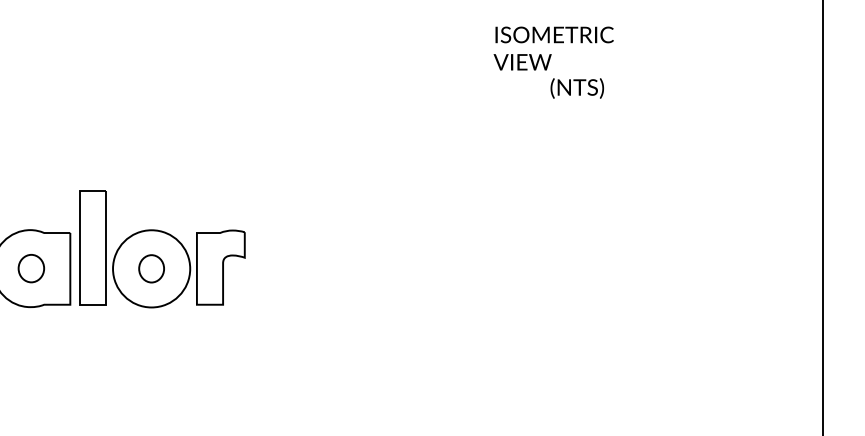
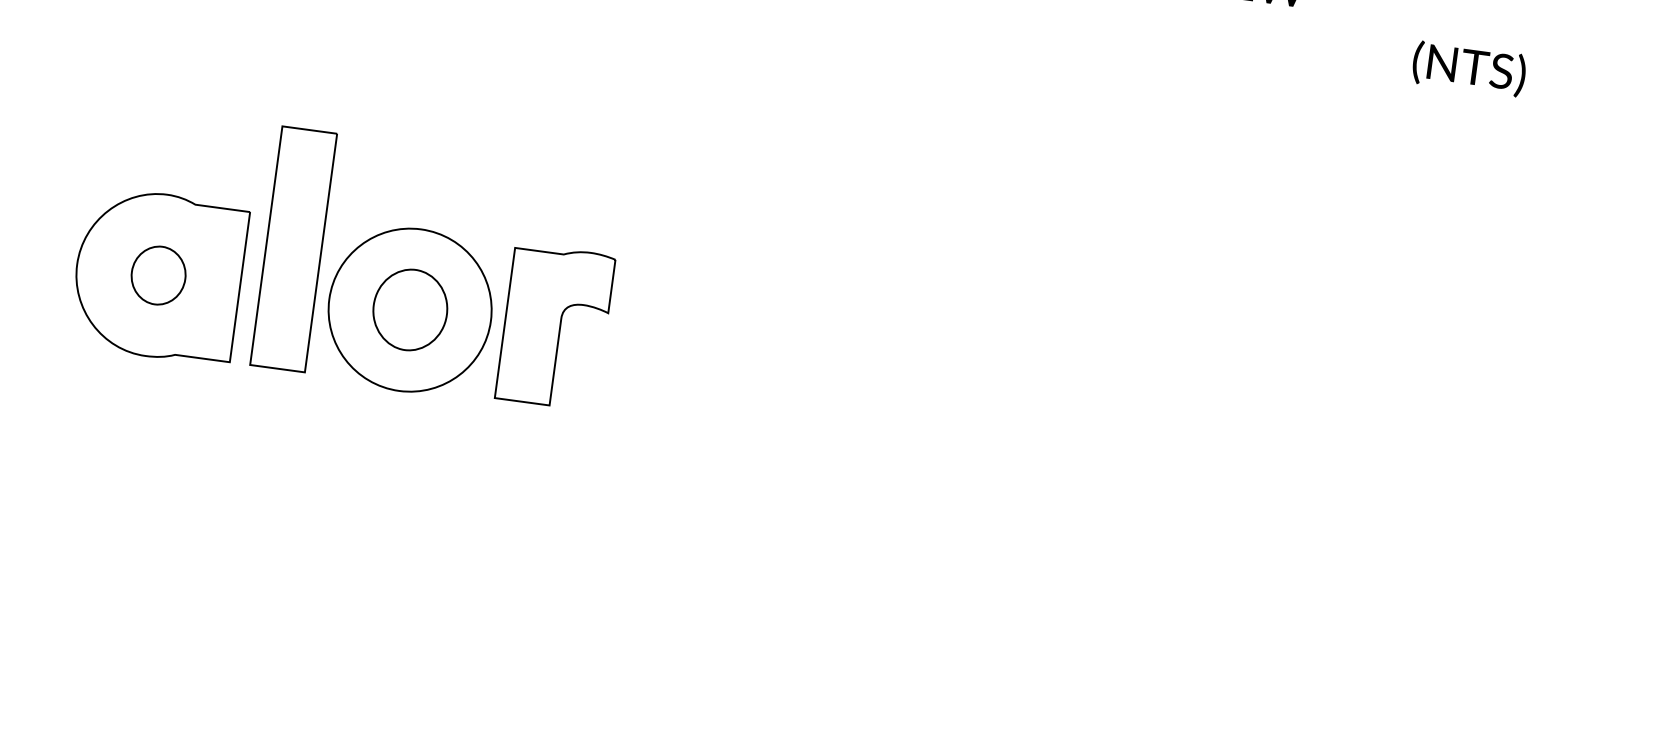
text: (576, 88) -> (1467, 68), moved
part: (151, 268) -> (409, 309), size x1.4

